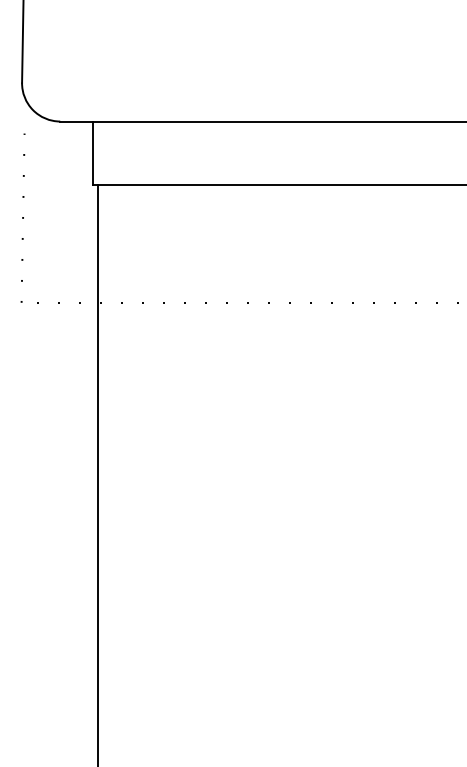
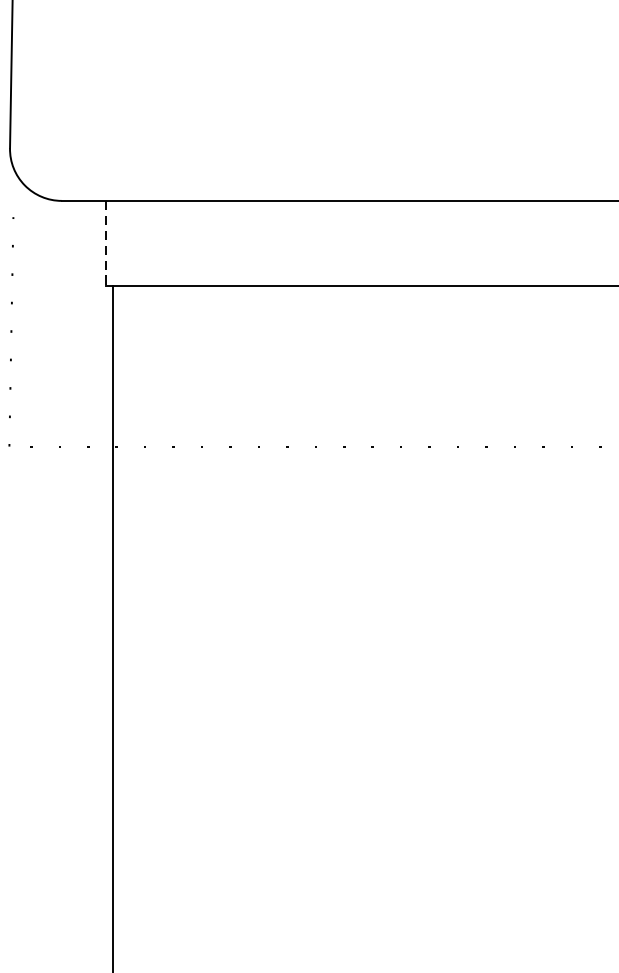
line: (92, 153) -> (105, 244), solid -> dashed

